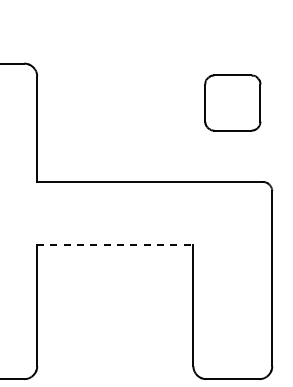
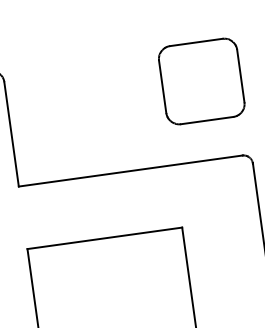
part: (232, 102) -> (201, 80), size x1.43
line: (115, 245) -> (105, 238), dashed -> solid

